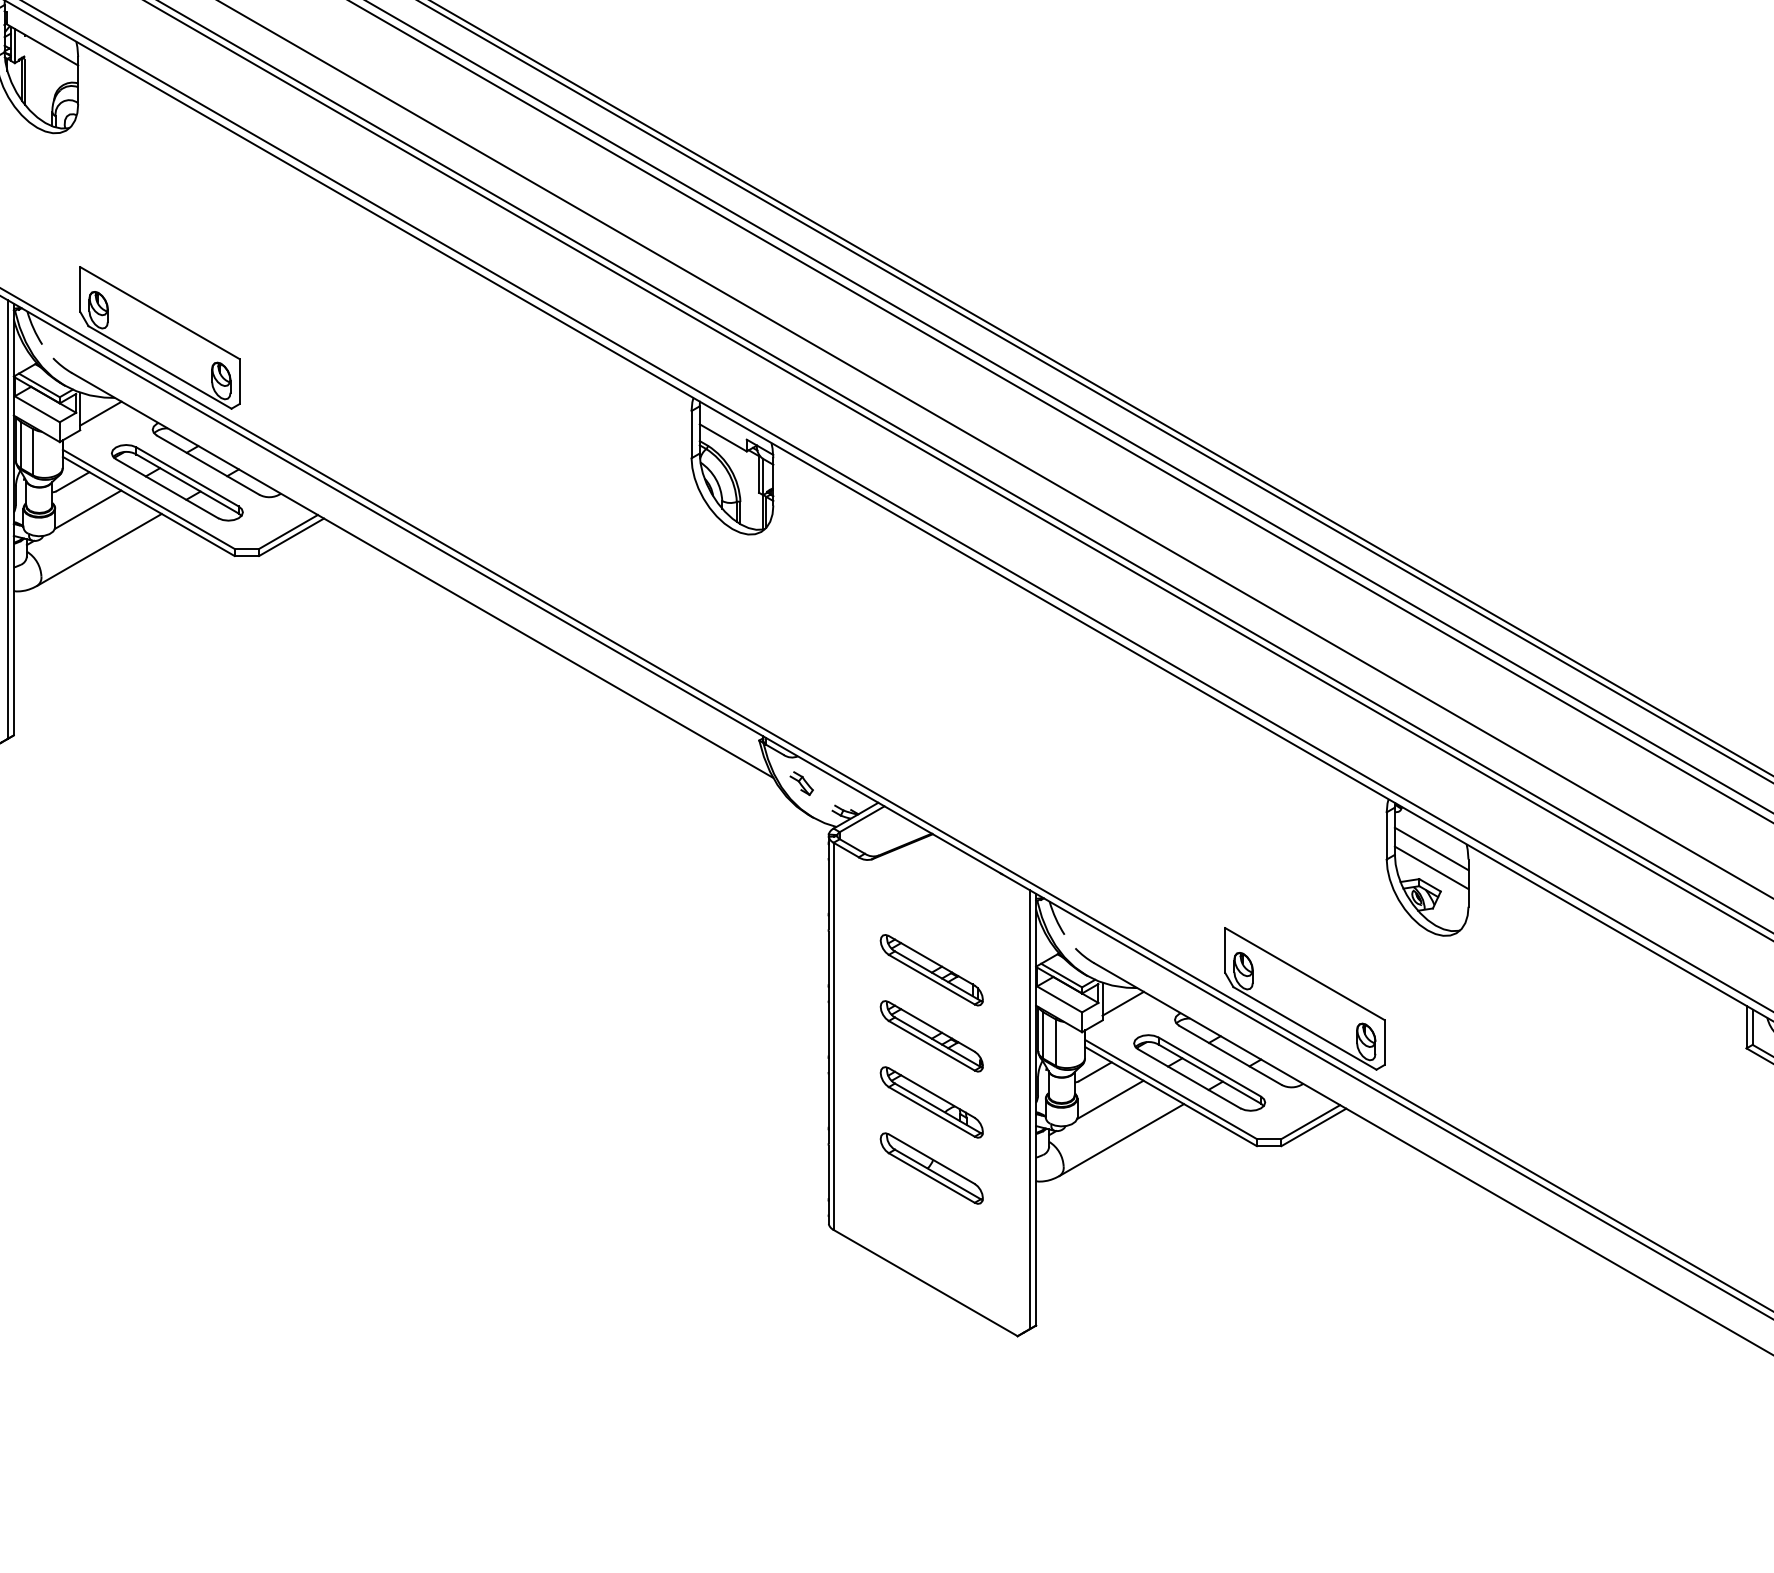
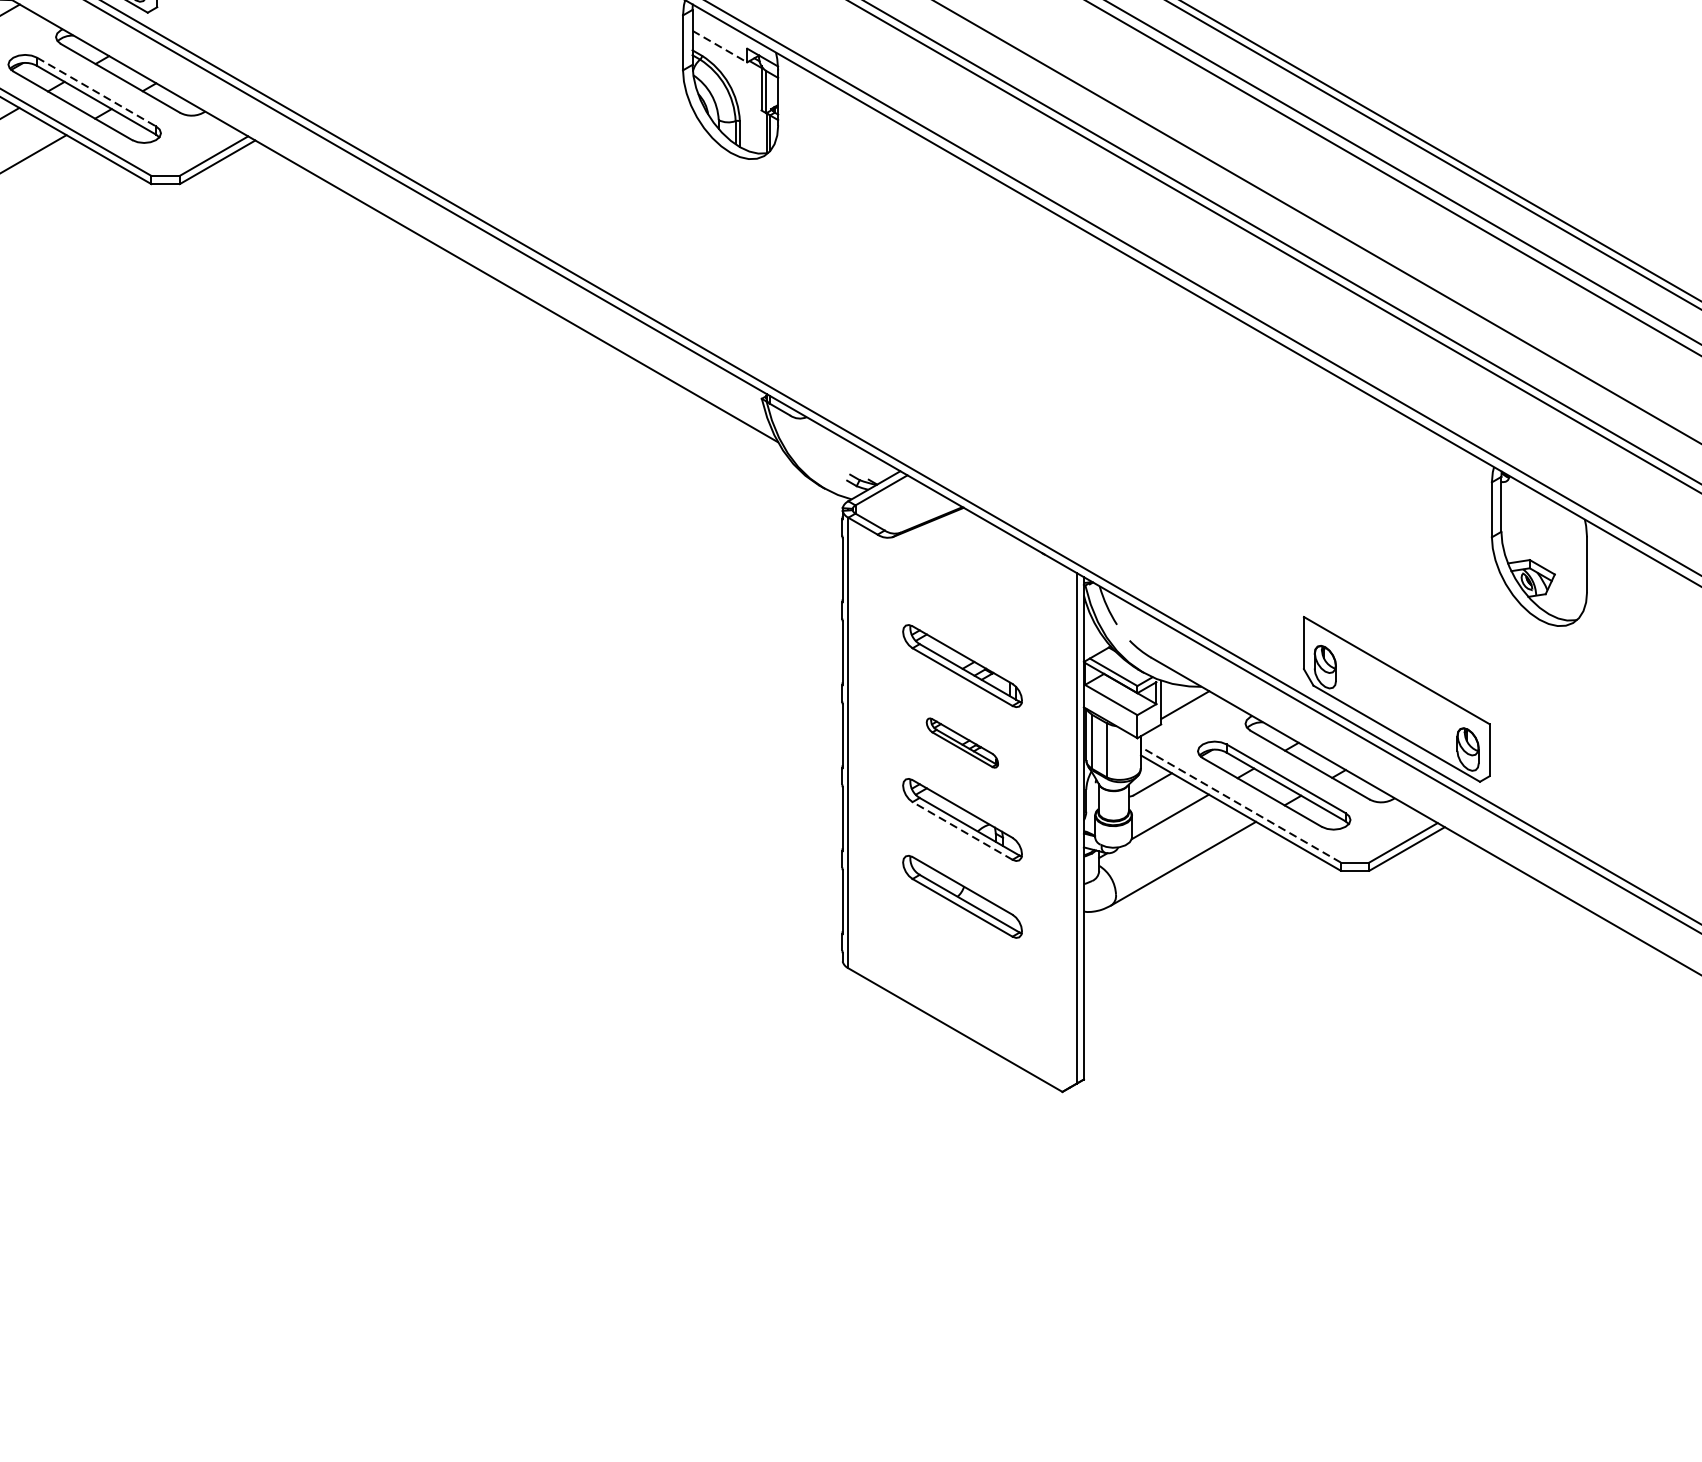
line: (723, 438) -> (720, 47), solid -> dashed
line: (188, 477) -> (97, 92), solid -> dashed
part: (801, 783) -> (810, 448), removed
line: (1431, 848) -> (1544, 524), removed
line: (1431, 867) -> (1544, 546), removed
part: (931, 1036) -> (962, 743), size x0.6
line: (1170, 1089) -> (1240, 804), solid -> dashed
line: (931, 1111) -> (962, 830), solid -> dashed

